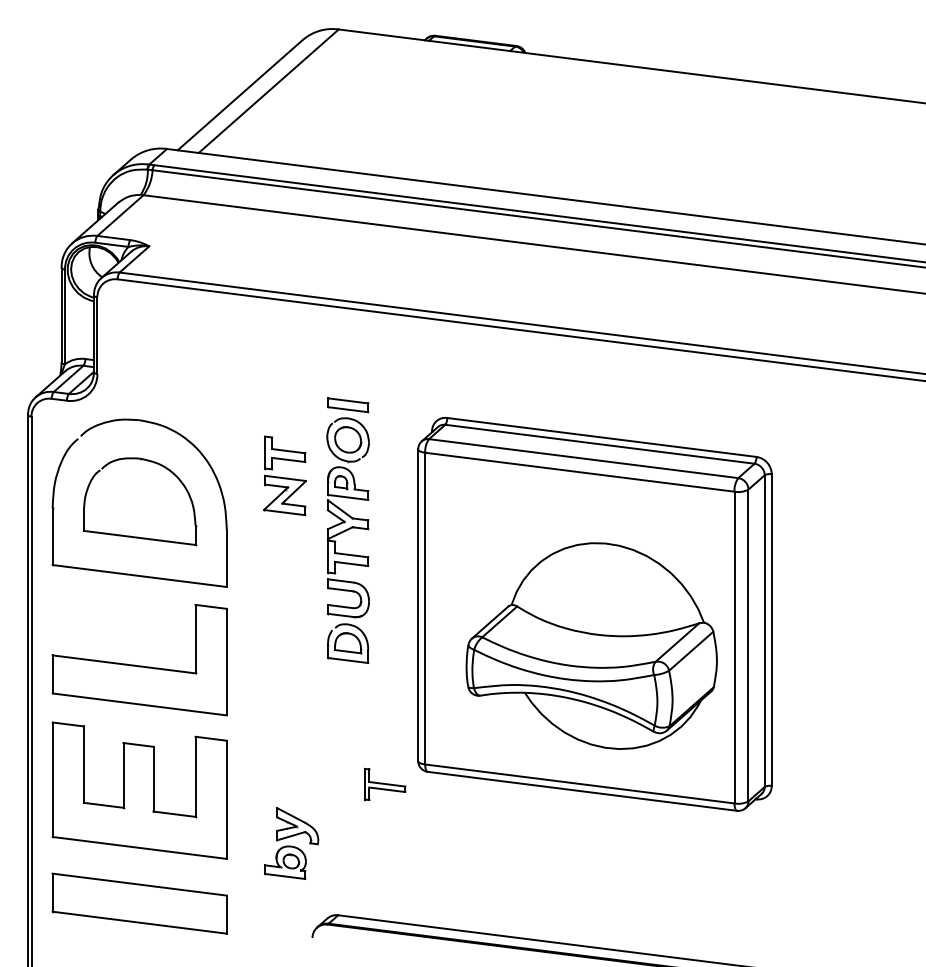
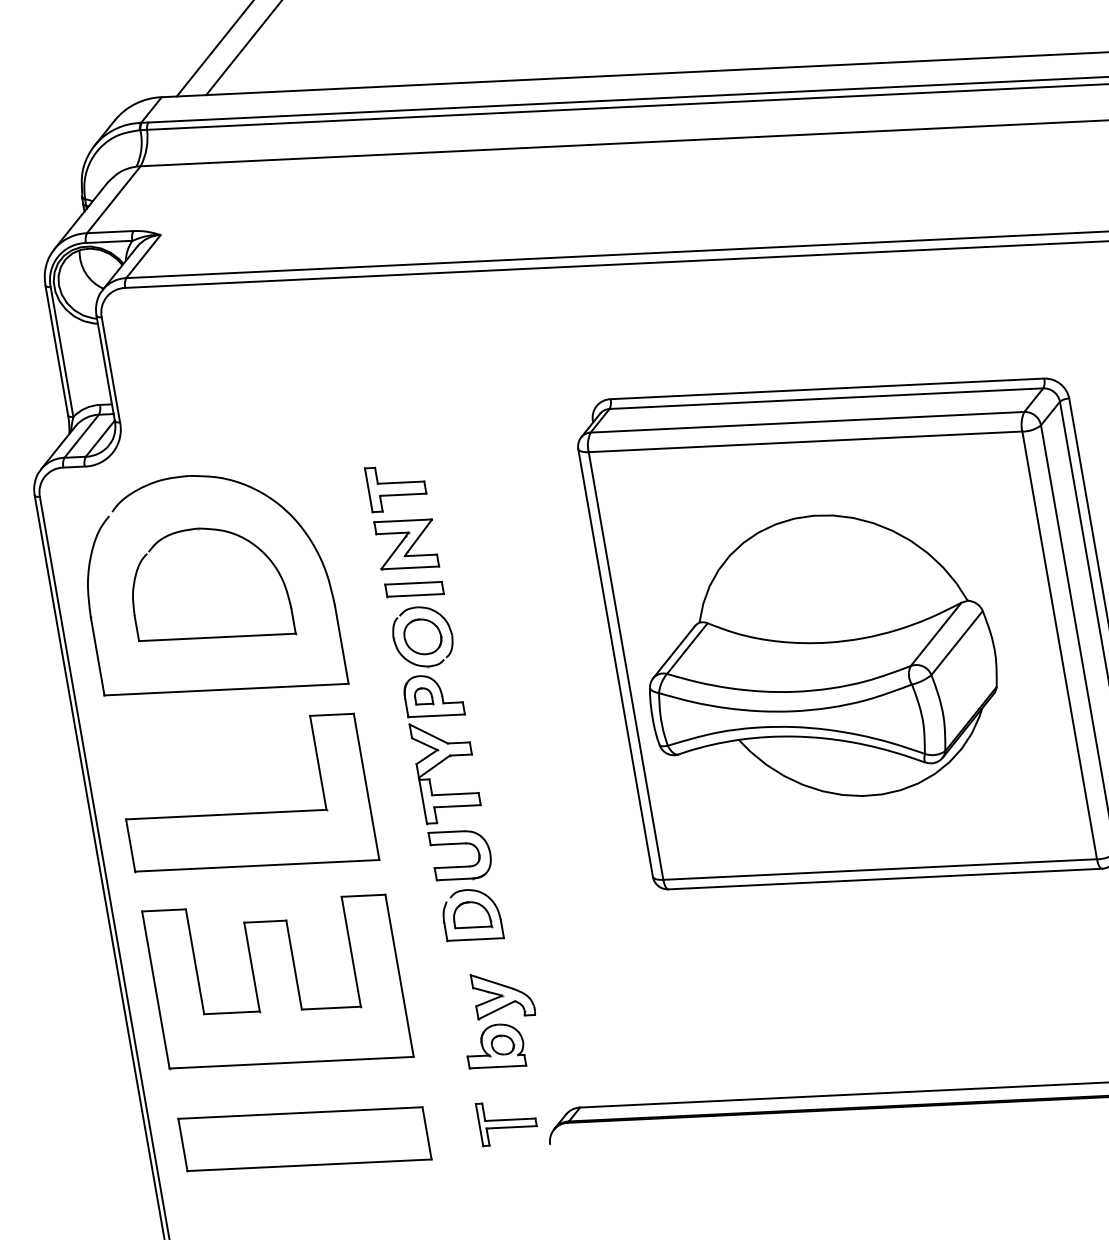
part: (347, 530) -> (443, 761), moved
part: (591, 645) -> (818, 659), moved
part: (385, 784) -> (507, 1120), moved

